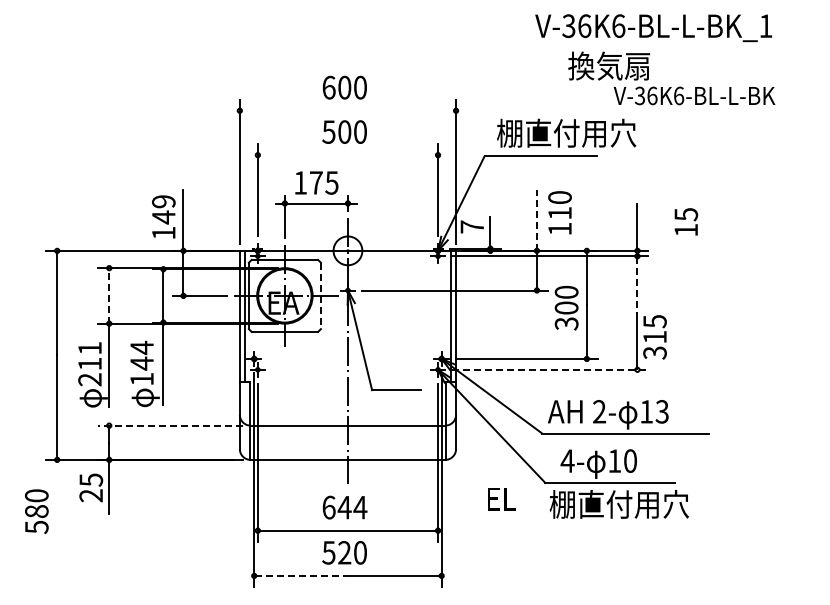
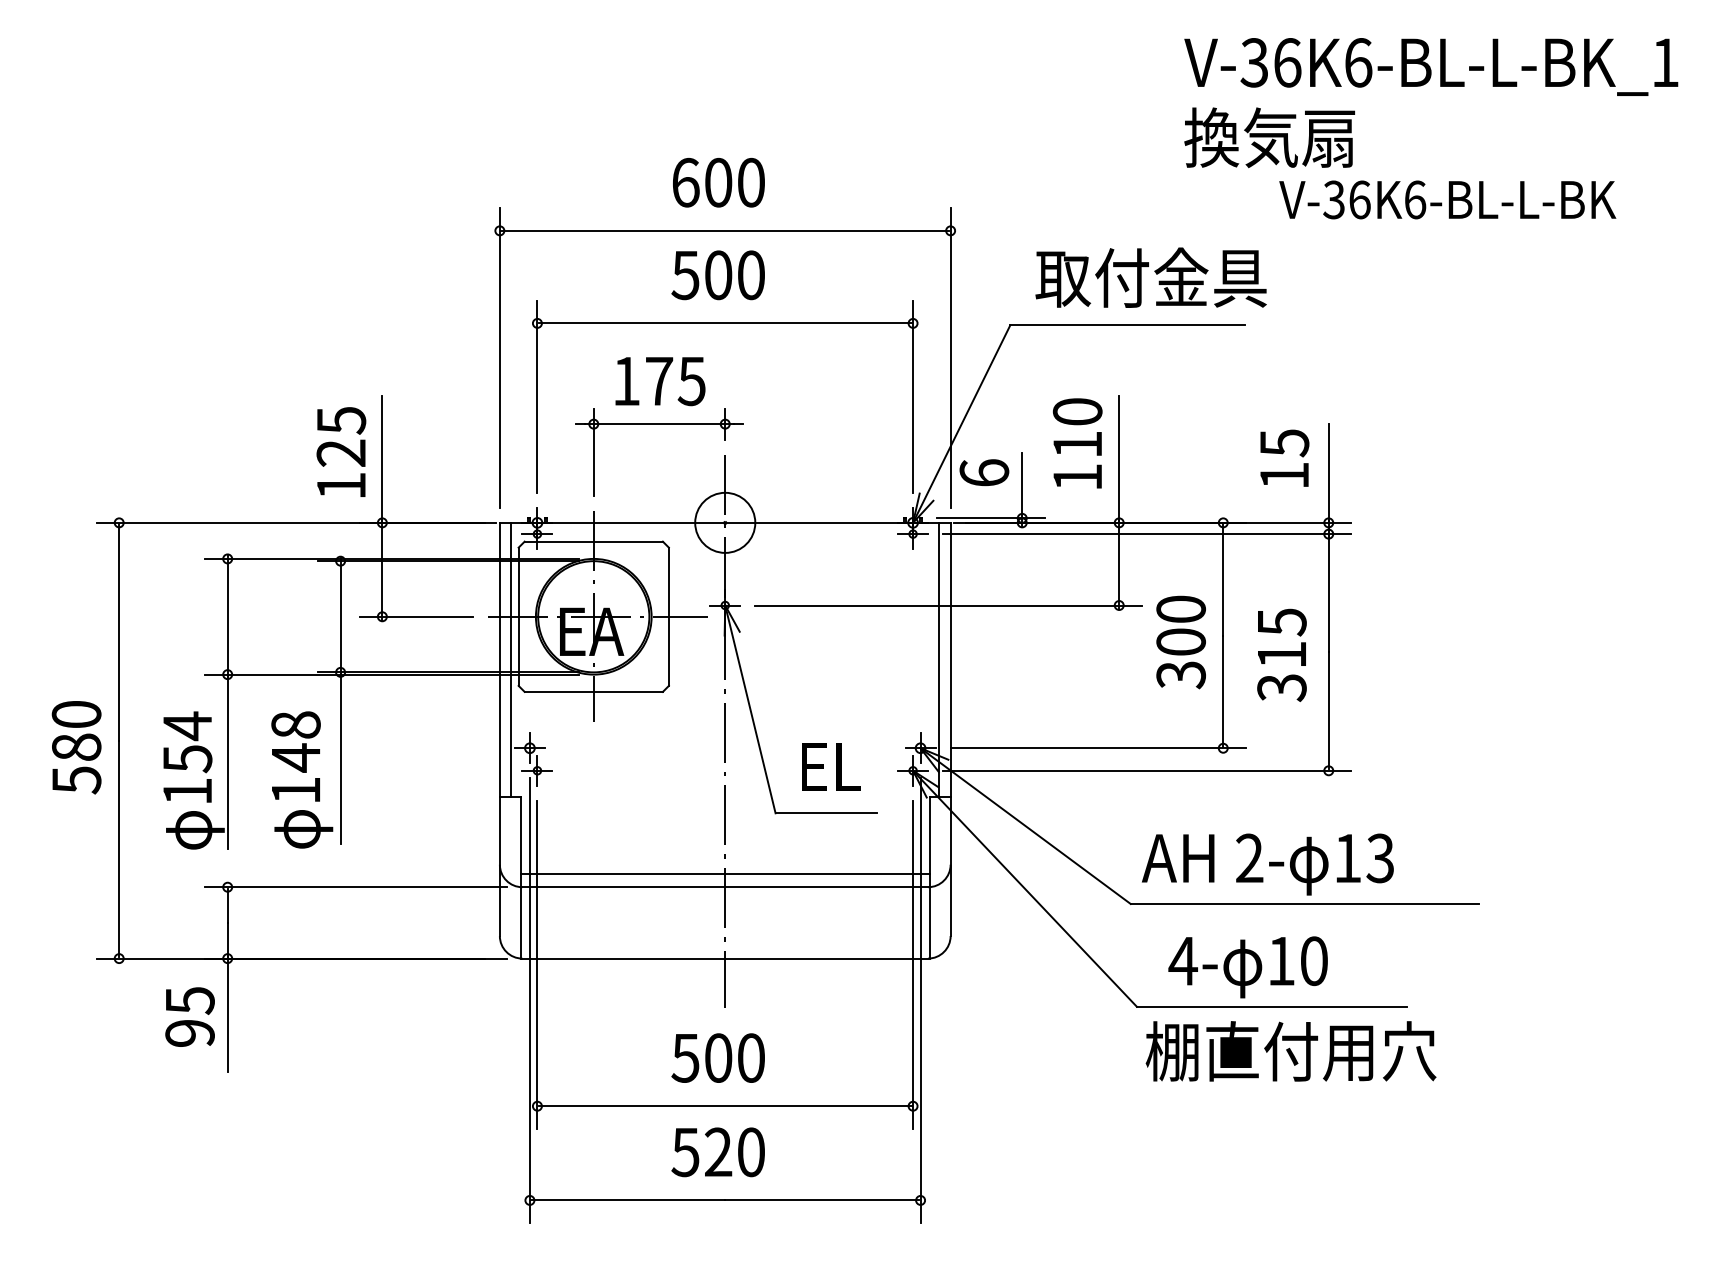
text: (653, 28) -> (1430, 67), moved
line: (347, 110) -> (724, 230), added
text: (566, 132) -> (1180, 276), 棚直付用穴 -> 取付金具
line: (347, 155) -> (724, 324), added
text: (163, 209) -> (340, 436), 149 -> 125
text: (559, 212) -> (1076, 442), moved
line: (536, 220) -> (1118, 459), dashed -> solid
text: (686, 221) -> (1285, 457), moved
text: (472, 226) -> (984, 472), 7 -> 6
line: (637, 285) -> (1328, 595), dashed -> solid
line: (109, 295) -> (228, 615), dashed -> solid
line: (320, 296) -> (668, 617), dashed -> solid
text: (654, 337) -> (1280, 655), moved
text: (141, 347) -> (294, 724), 144 -> 148
text: (89, 363) -> (186, 757), 211 -> 154
line: (550, 369) -> (1147, 770), dashed -> solid
line: (347, 419) -> (724, 874), added
line: (170, 425) -> (355, 886), dashed -> solid
text: (91, 495) -> (190, 1032), 25 -> 95
text: (501, 499) -> (830, 768), moved
text: (344, 507) -> (718, 1057), 644 -> 500
text: (36, 511) -> (75, 747), moved
line: (301, 575) -> (628, 1199), dashed -> solid

